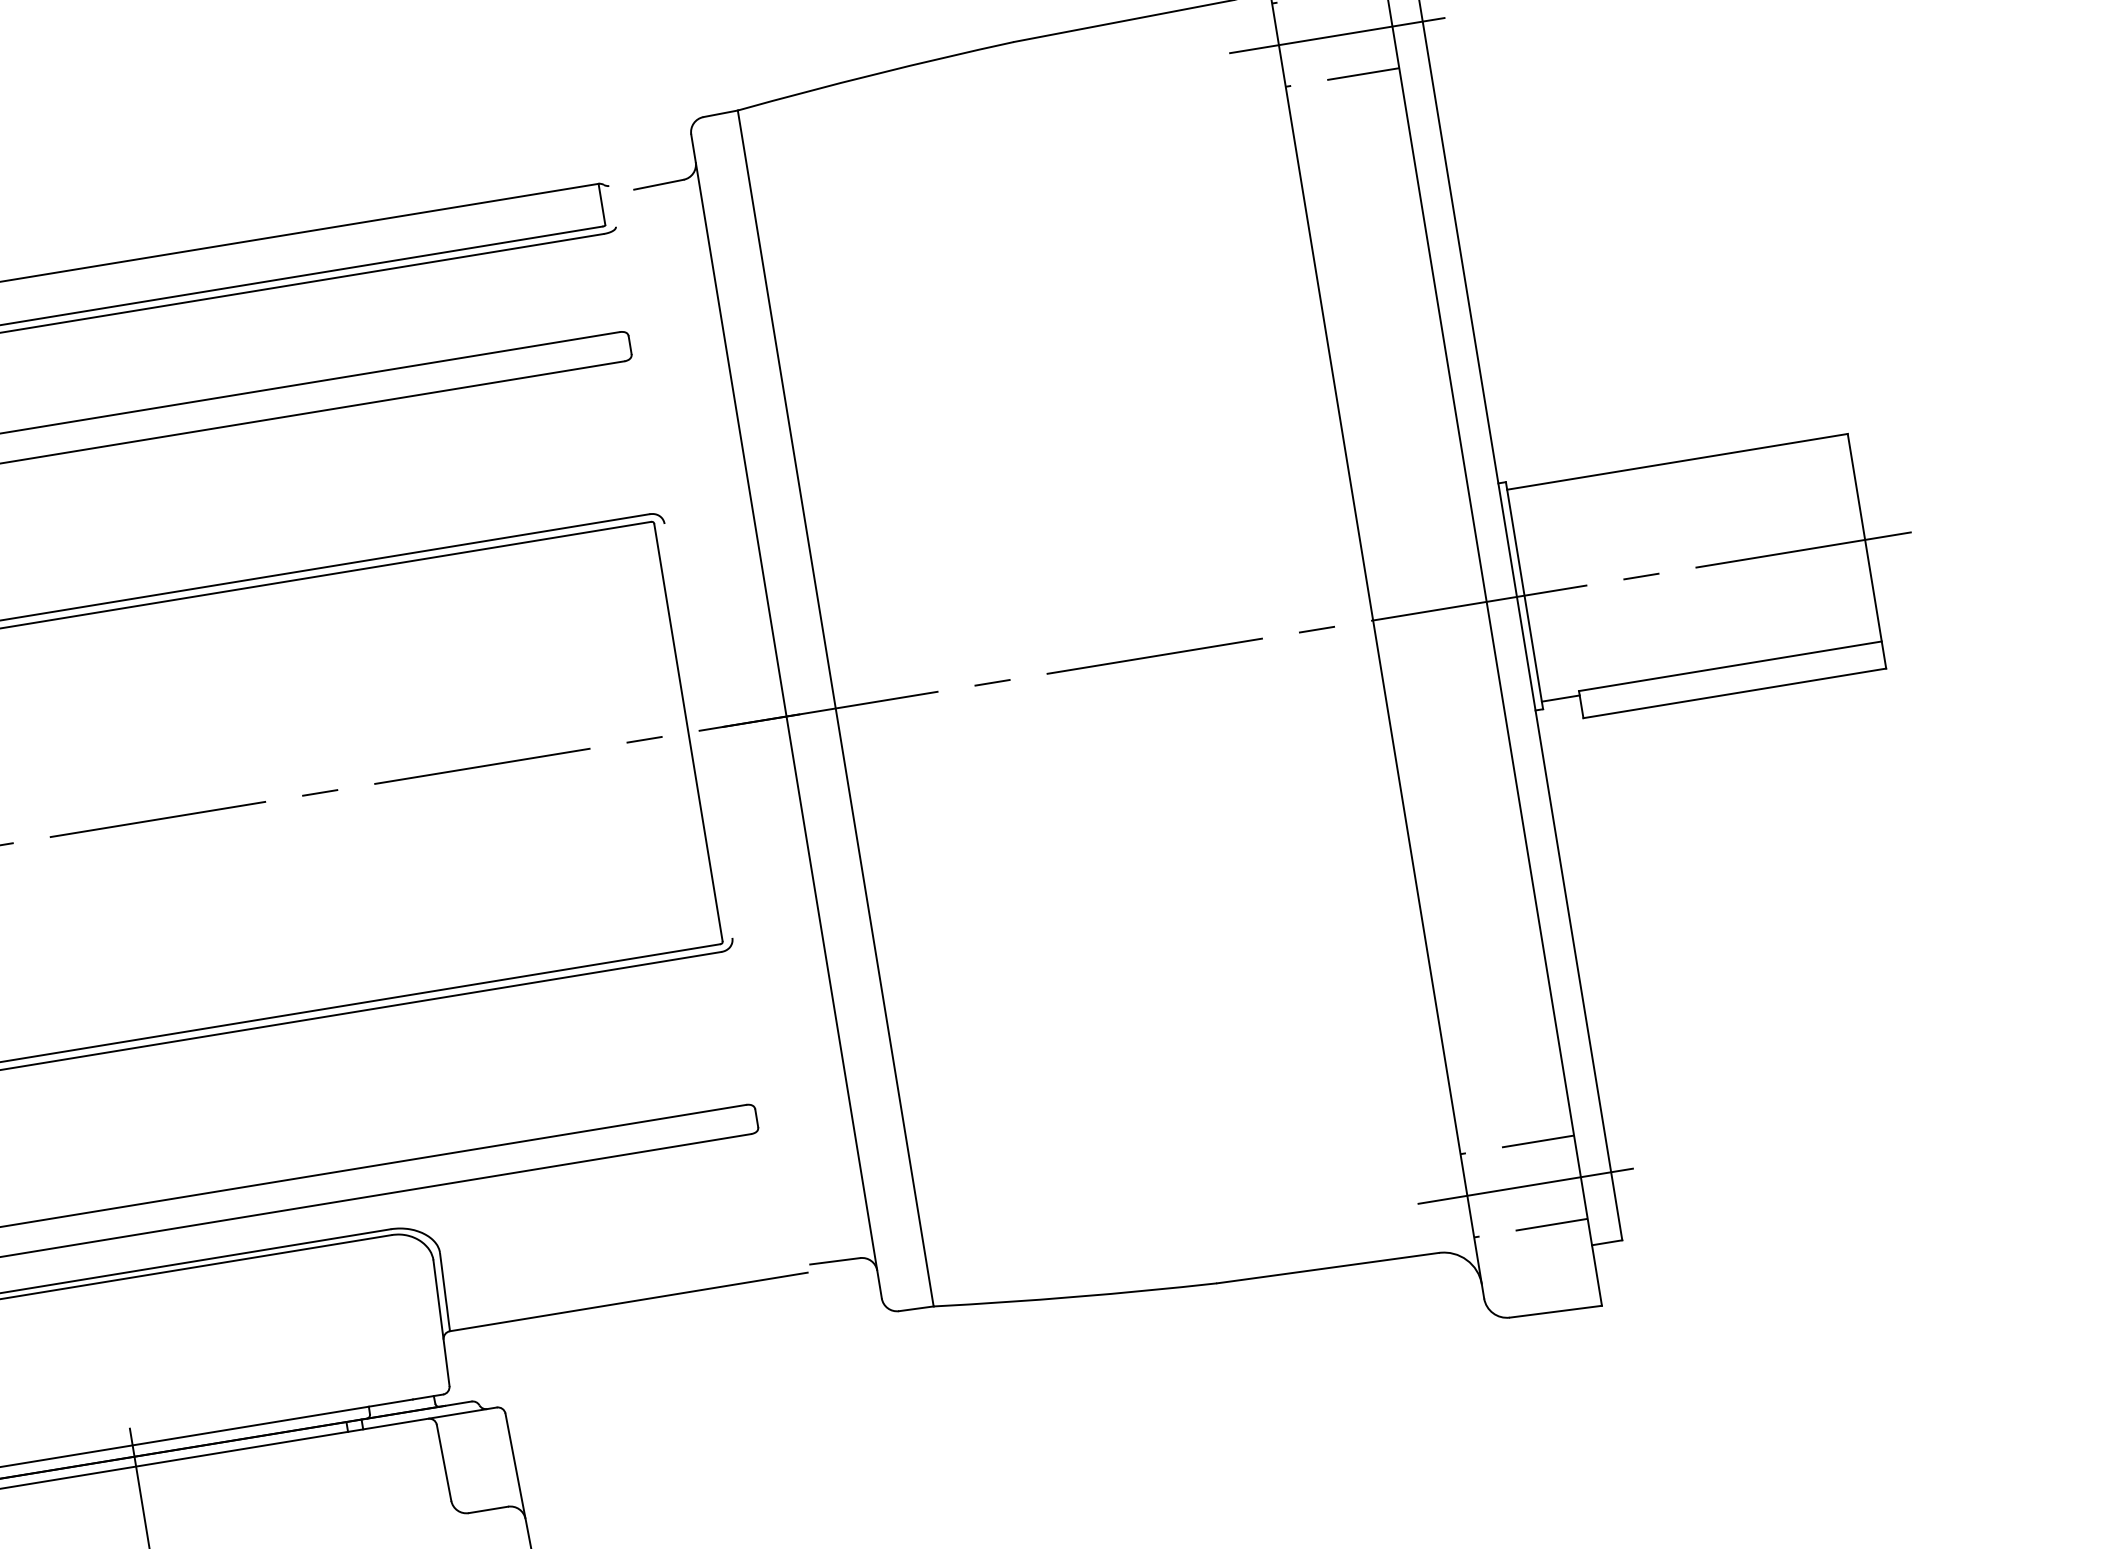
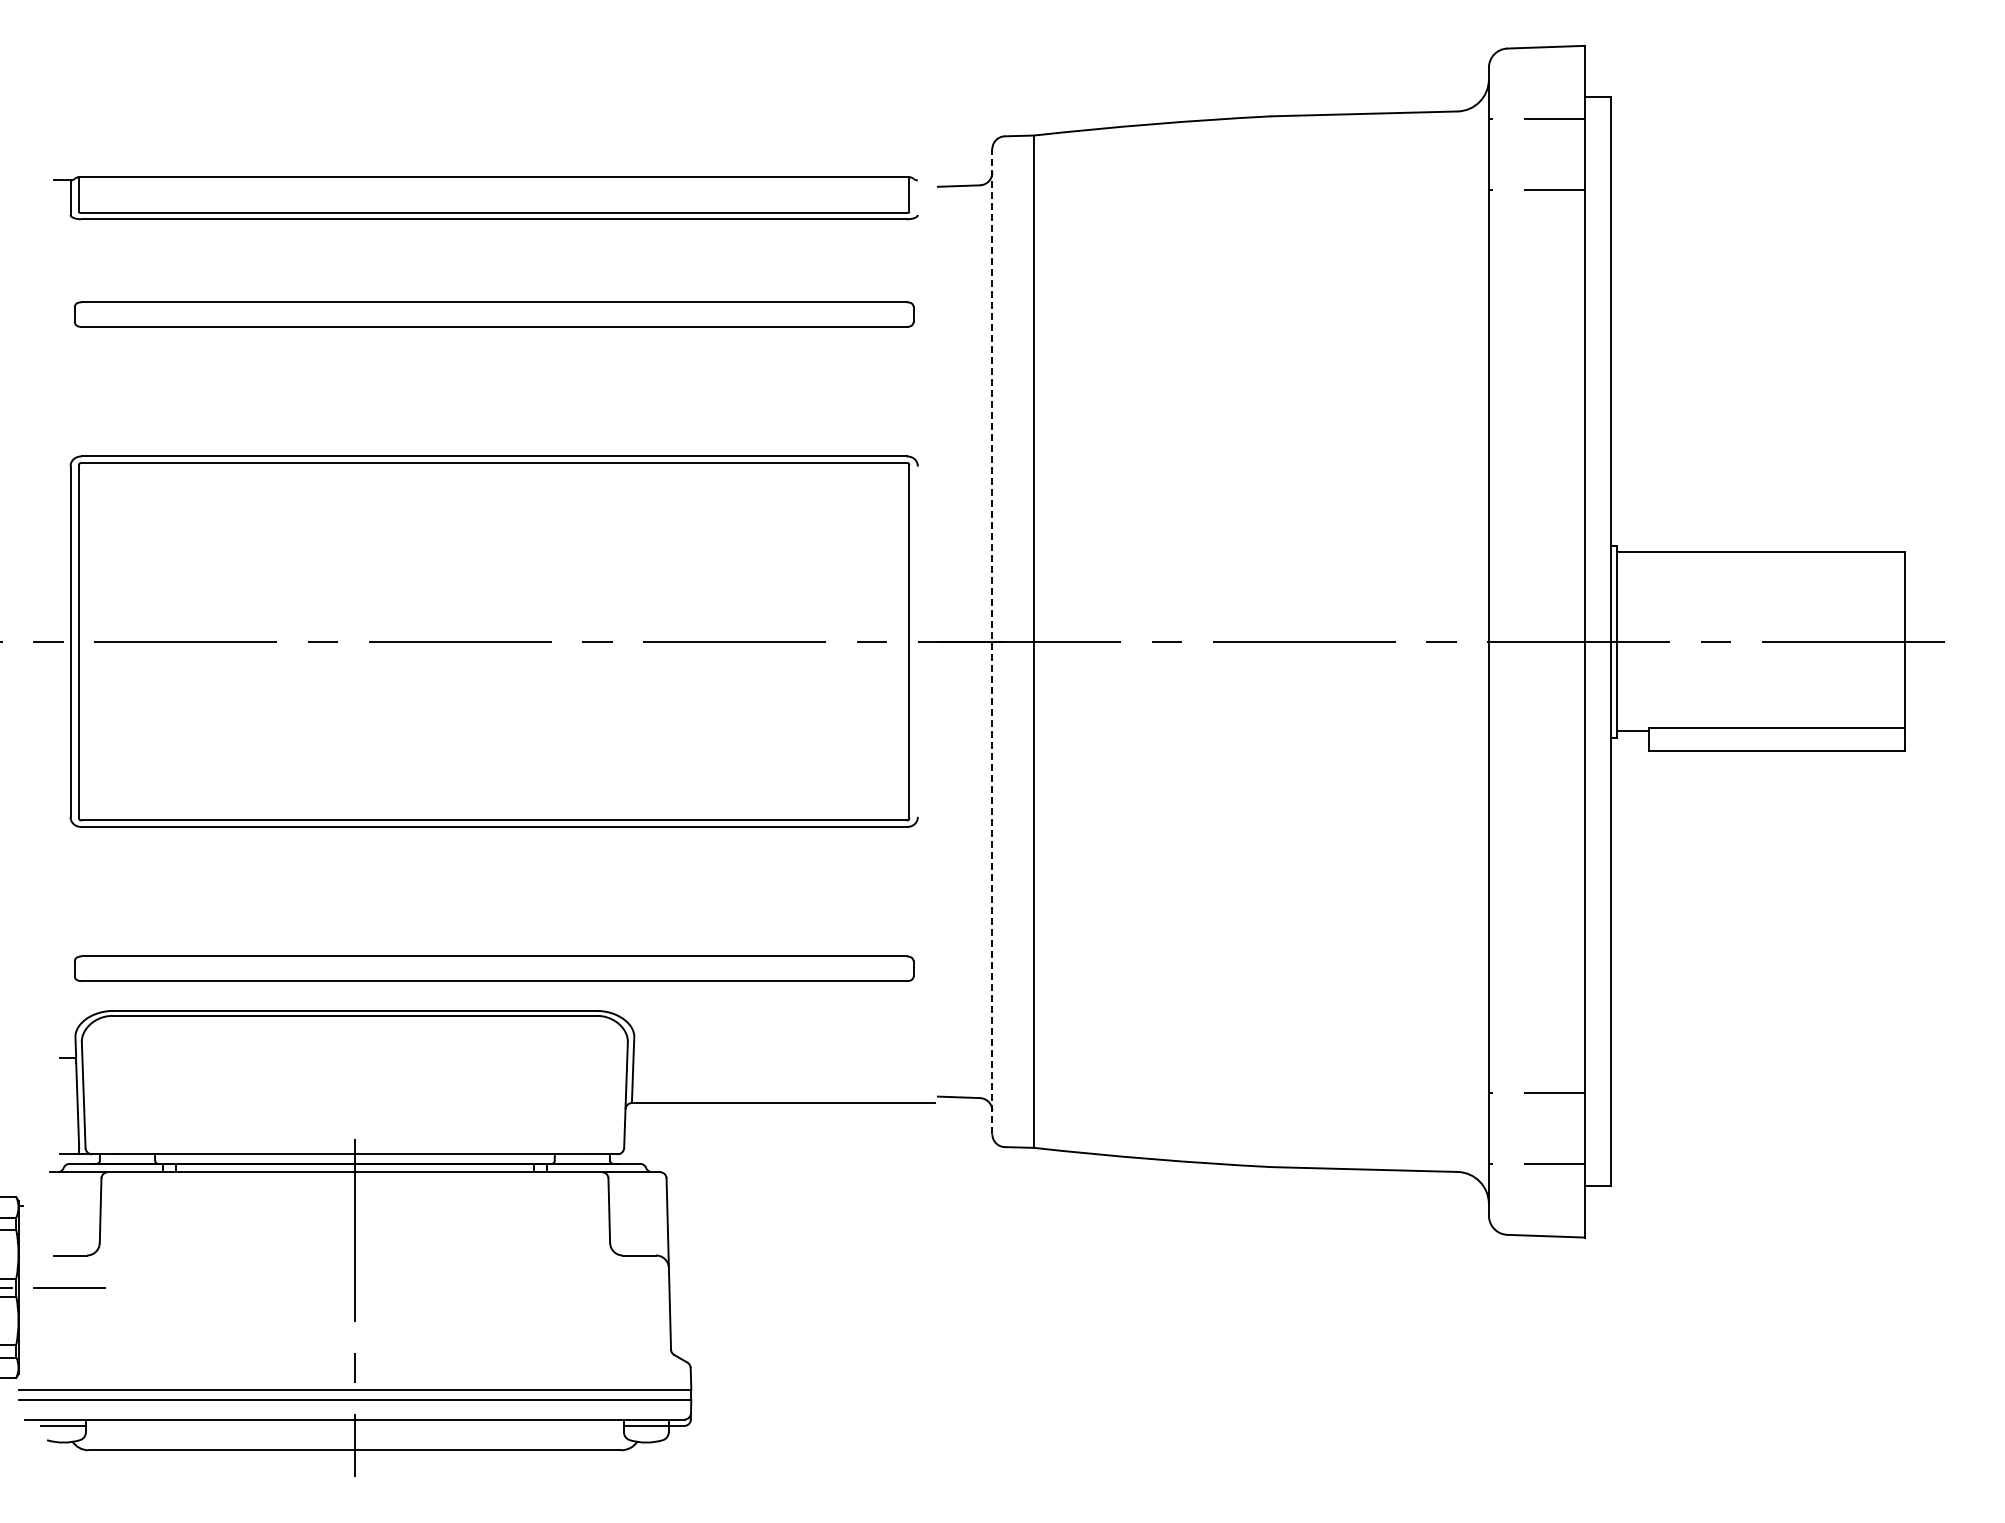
line: (1335, 35) -> (1536, 154), removed
line: (786, 716) -> (992, 641), solid -> dashed
line: (1523, 1186) -> (1536, 1128), removed

